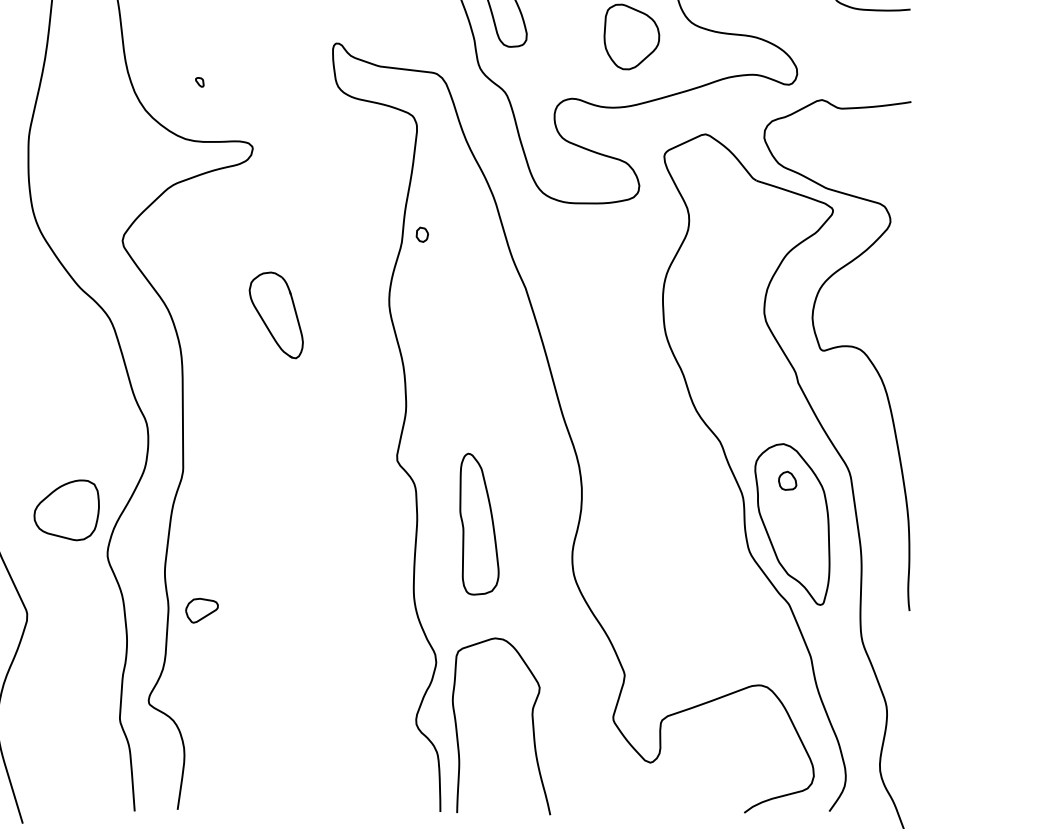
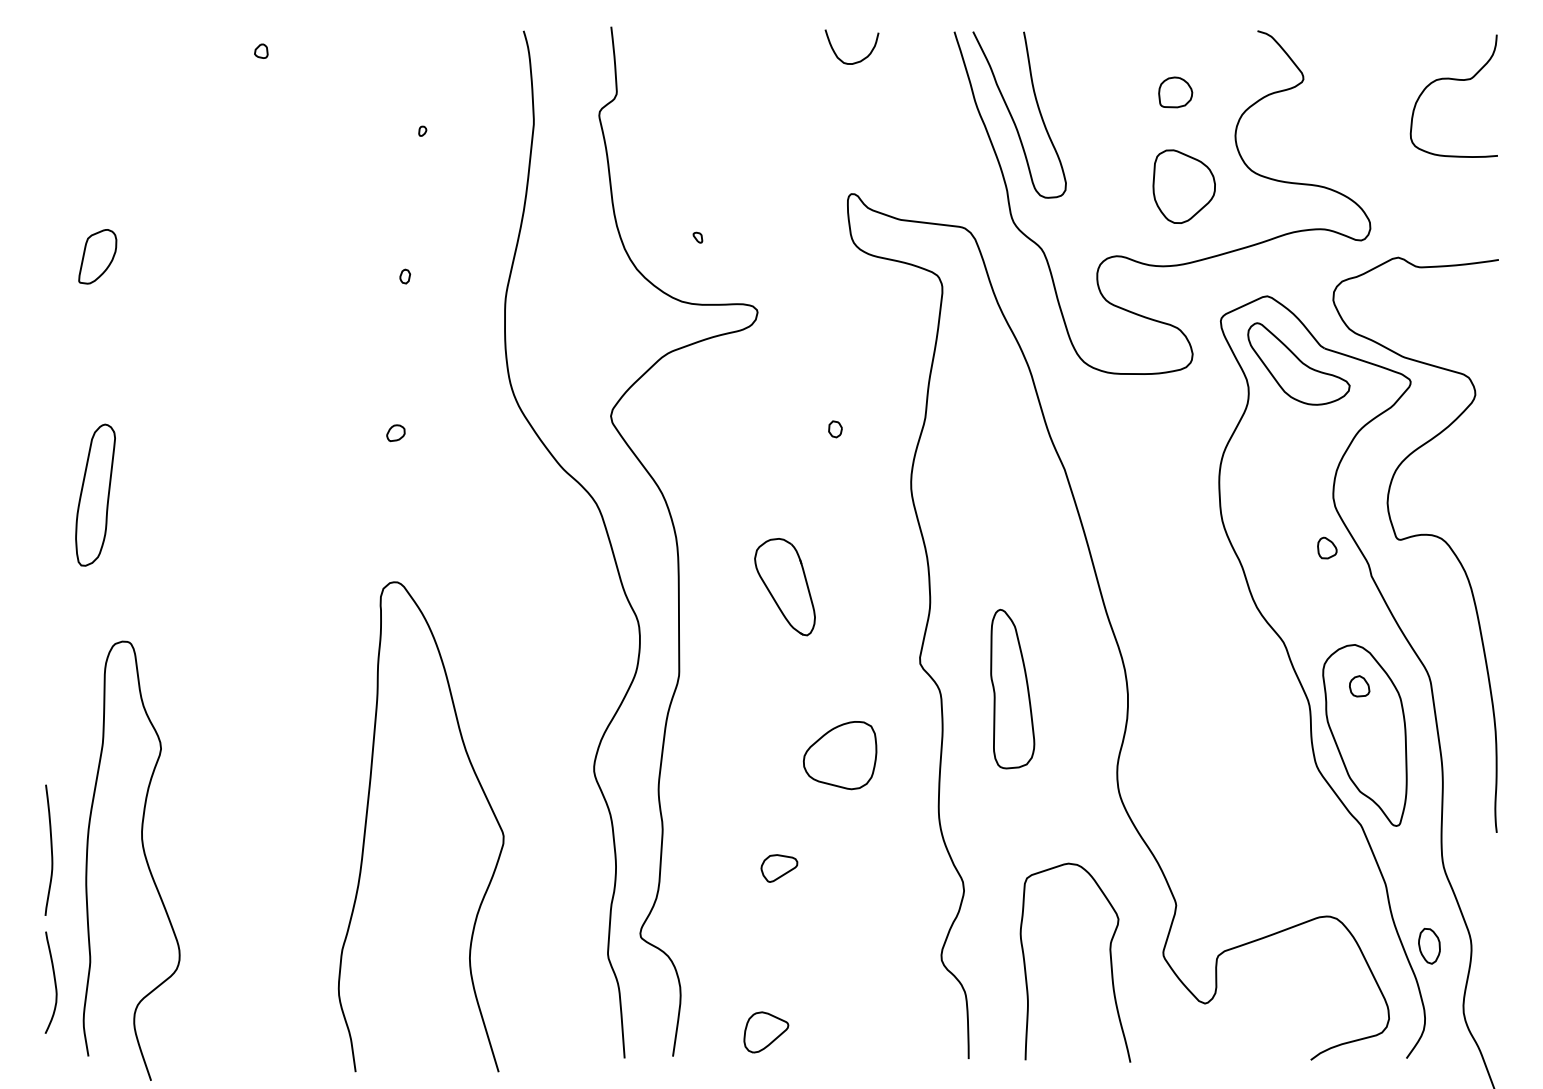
part: (733, 194) -> (1298, 363), added
part: (422, 234) -> (835, 429), moved
part: (275, 315) -> (784, 587), moved
part: (759, 357) -> (1327, 547), added
part: (67, 510) -> (840, 755), moved
part: (479, 523) -> (1012, 688), moved
part: (202, 610) -> (779, 868), moved
part: (849, 711) -> (1429, 945), added
curve: (531, 719) -> (1109, 955), moved
part: (260, 788) -> (766, 1032), added

